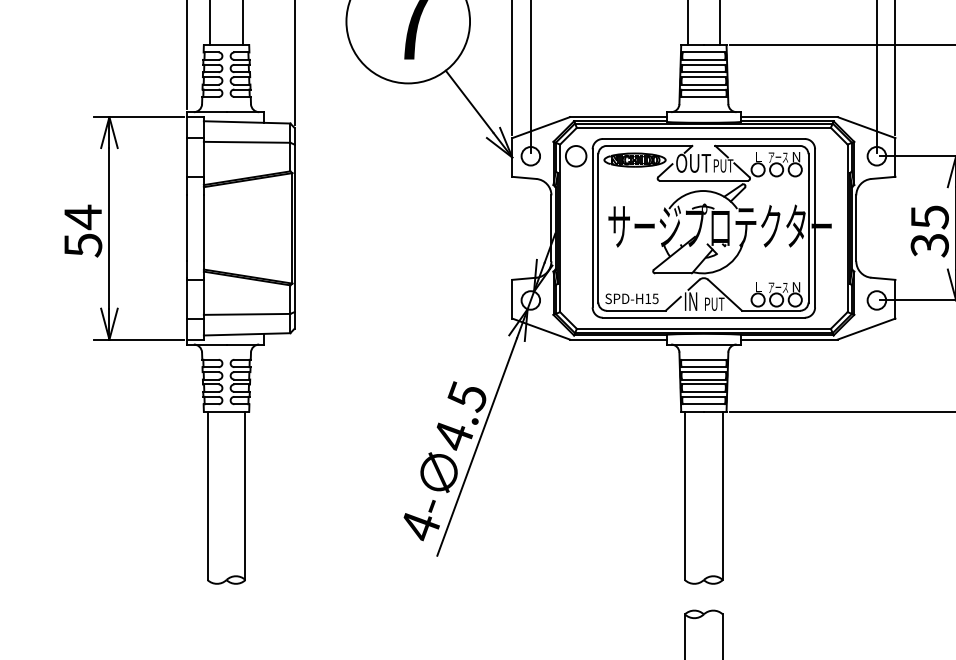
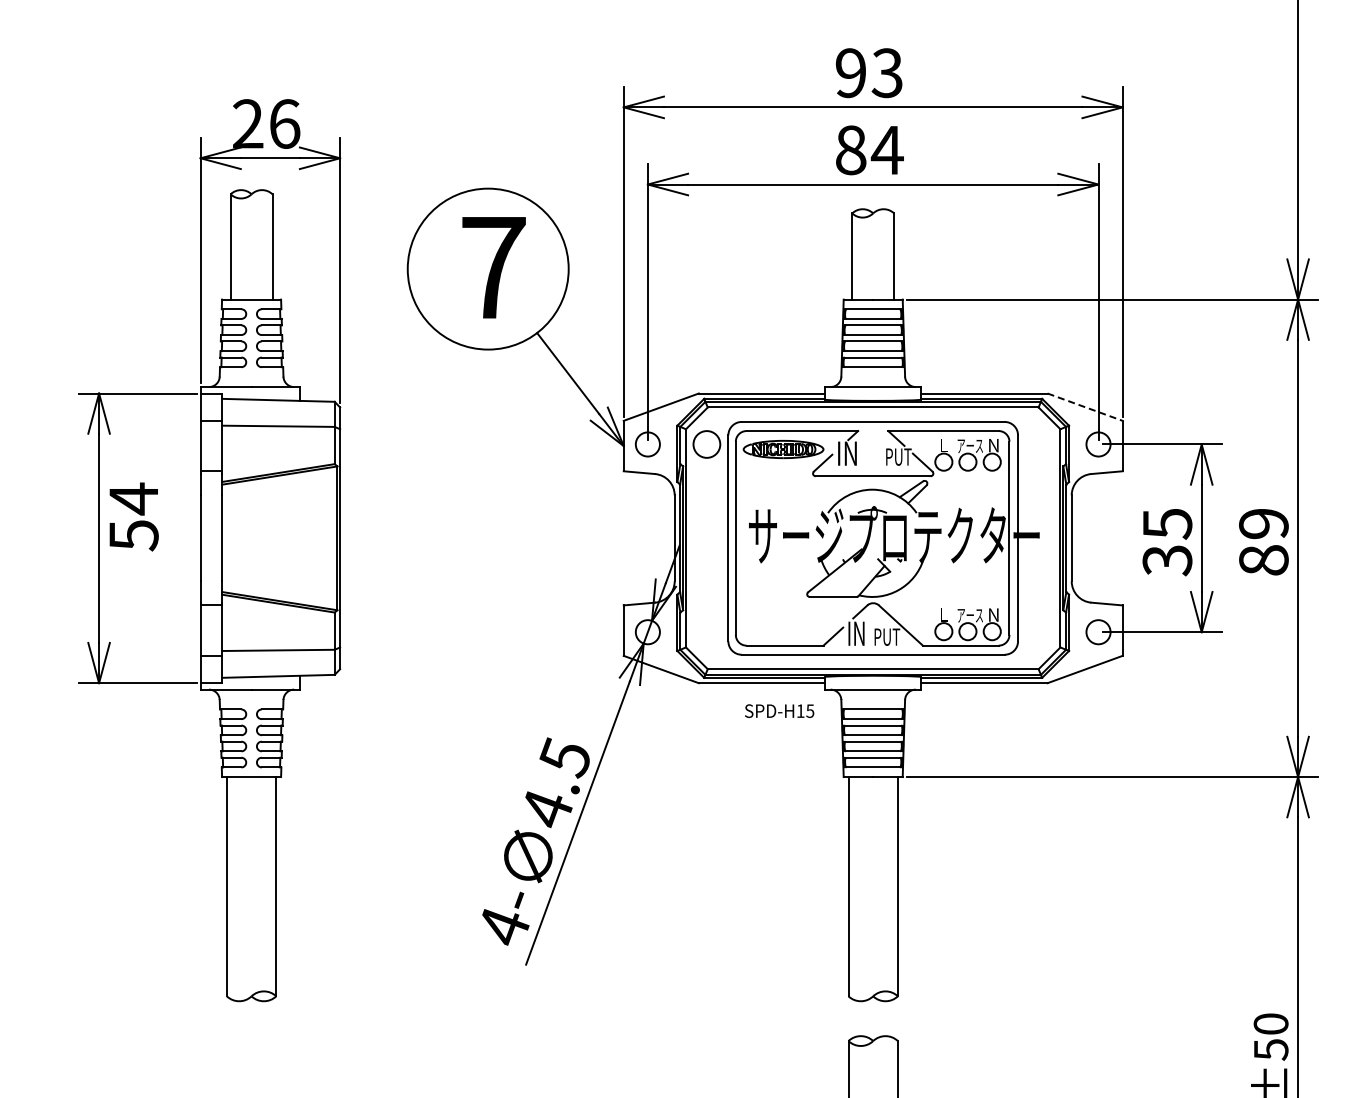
line: (866, 127) -> (1085, 407), solid -> dashed
text: (693, 163) -> (859, 453), OUT -> IN
text: (82, 230) -> (133, 516), moved
text: (631, 298) -> (779, 710), moved

